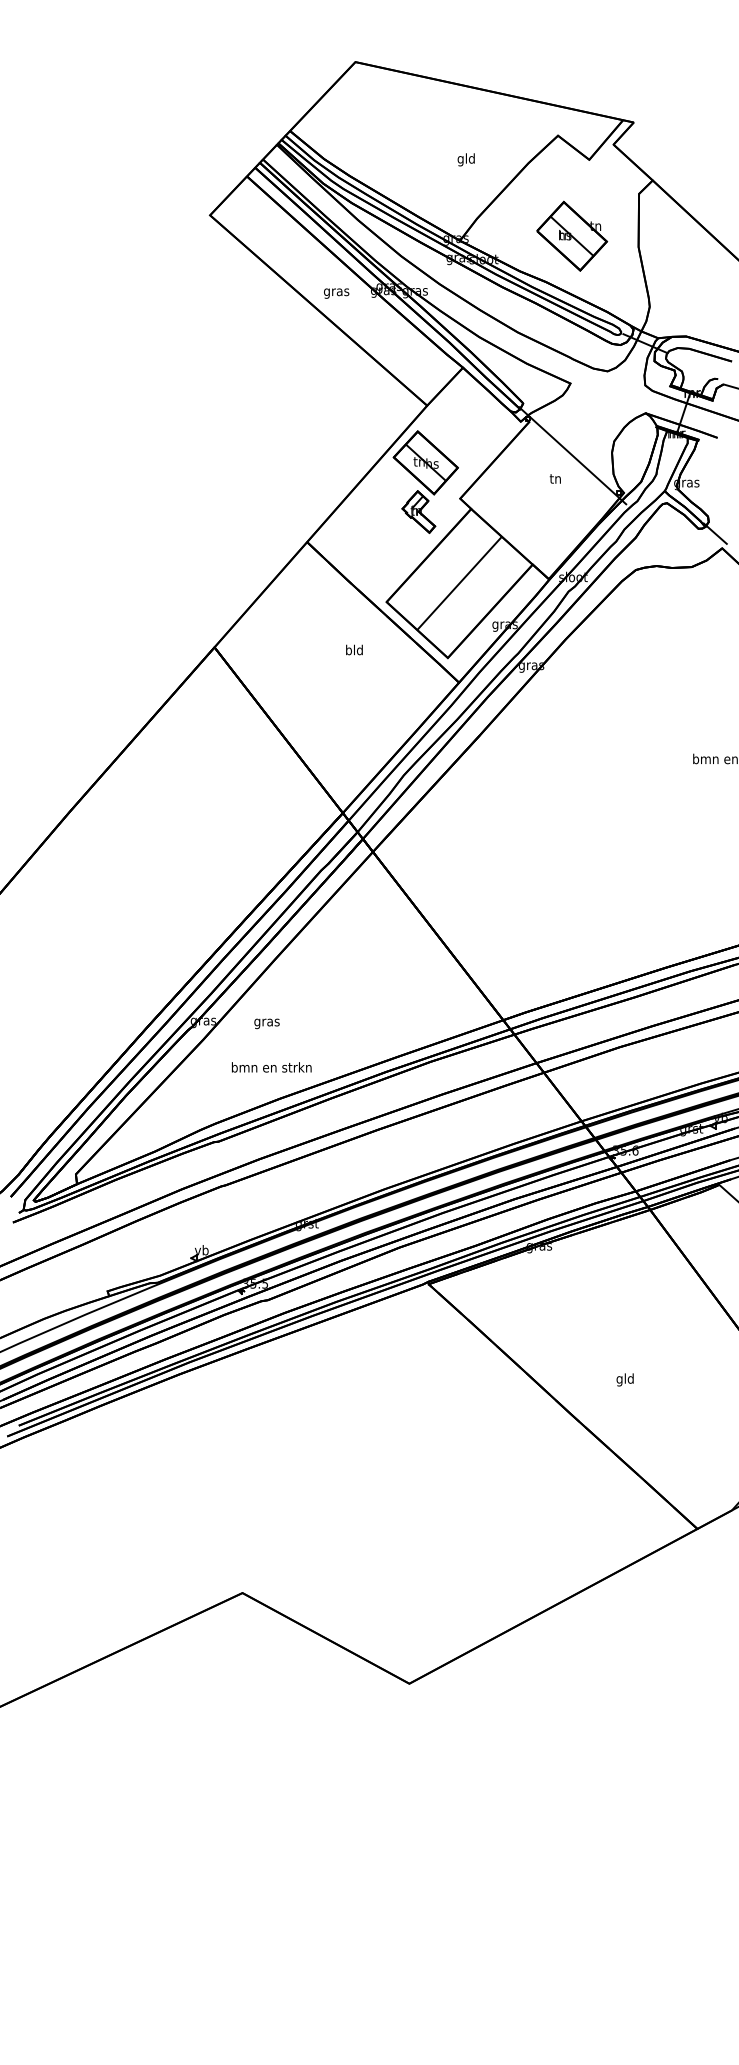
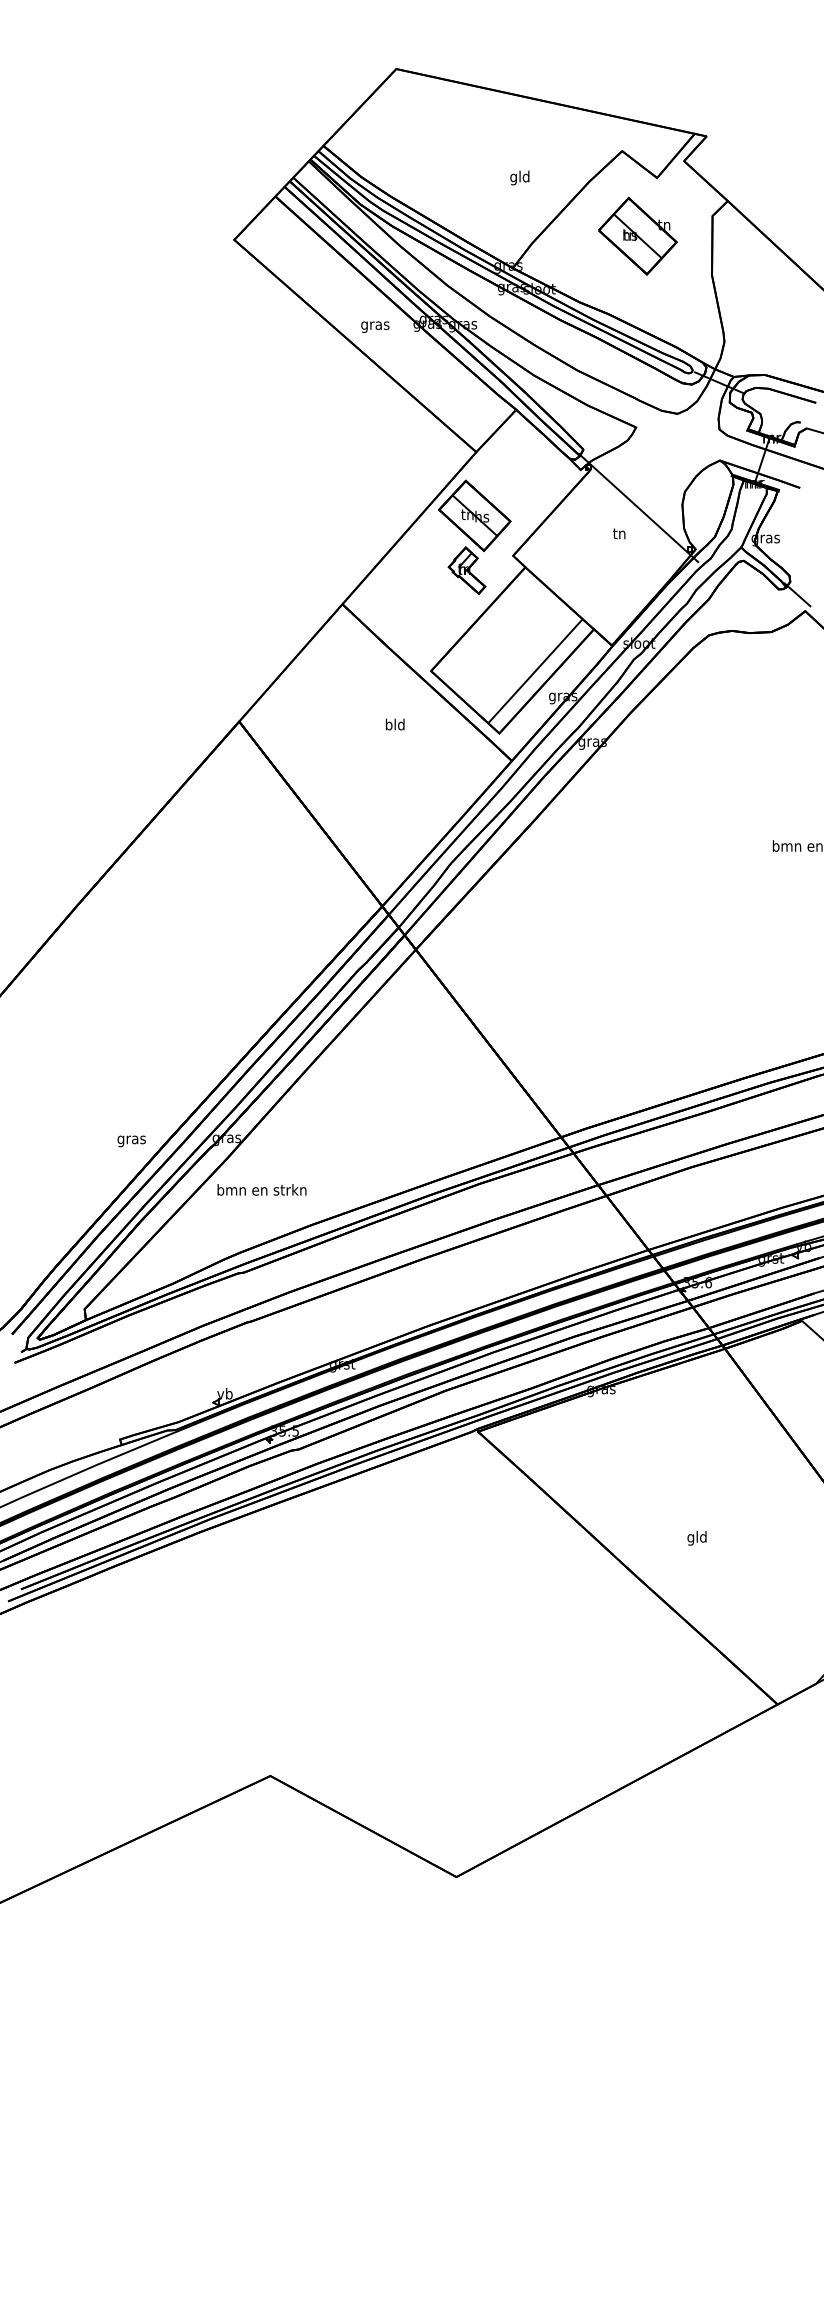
part: (571, 235) -> (637, 235), moved
line: (458, 583) -> (534, 671), moved
text: (266, 1023) -> (131, 1141), moved
text: (271, 1067) -> (261, 1189), moved

